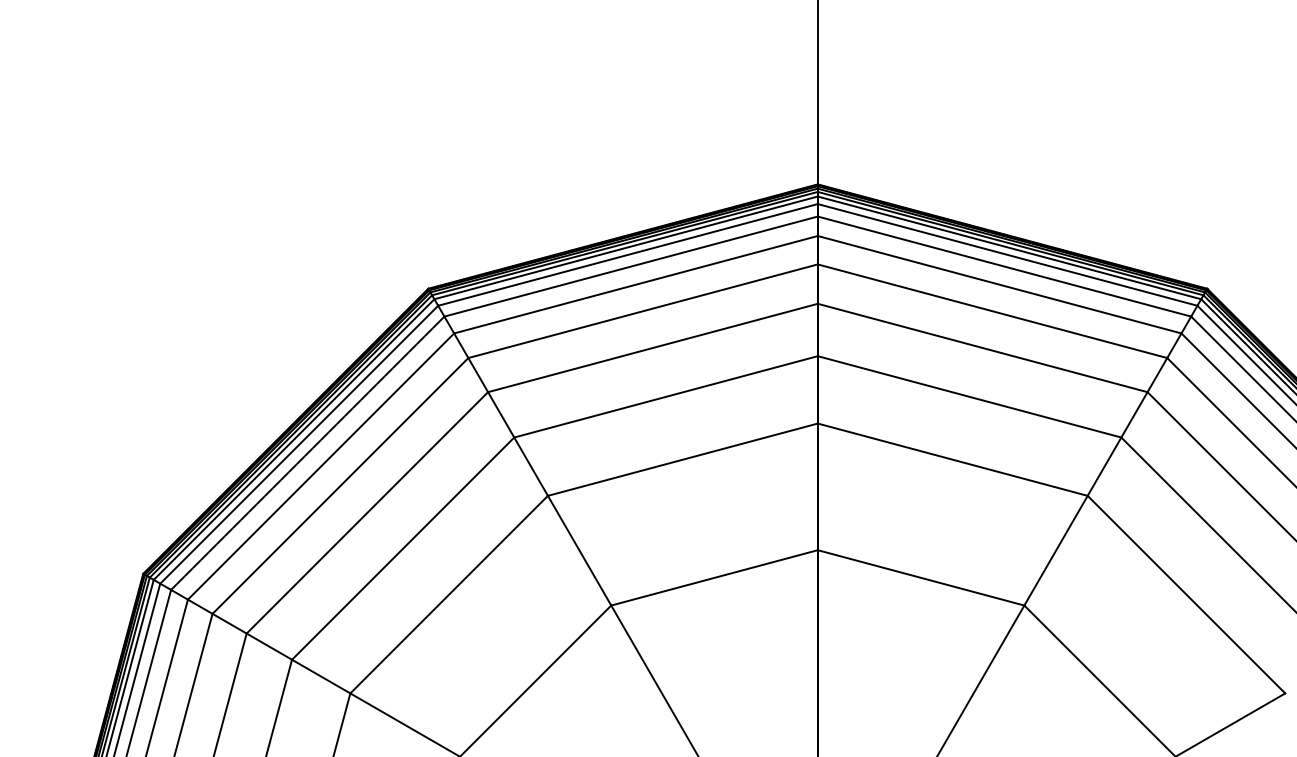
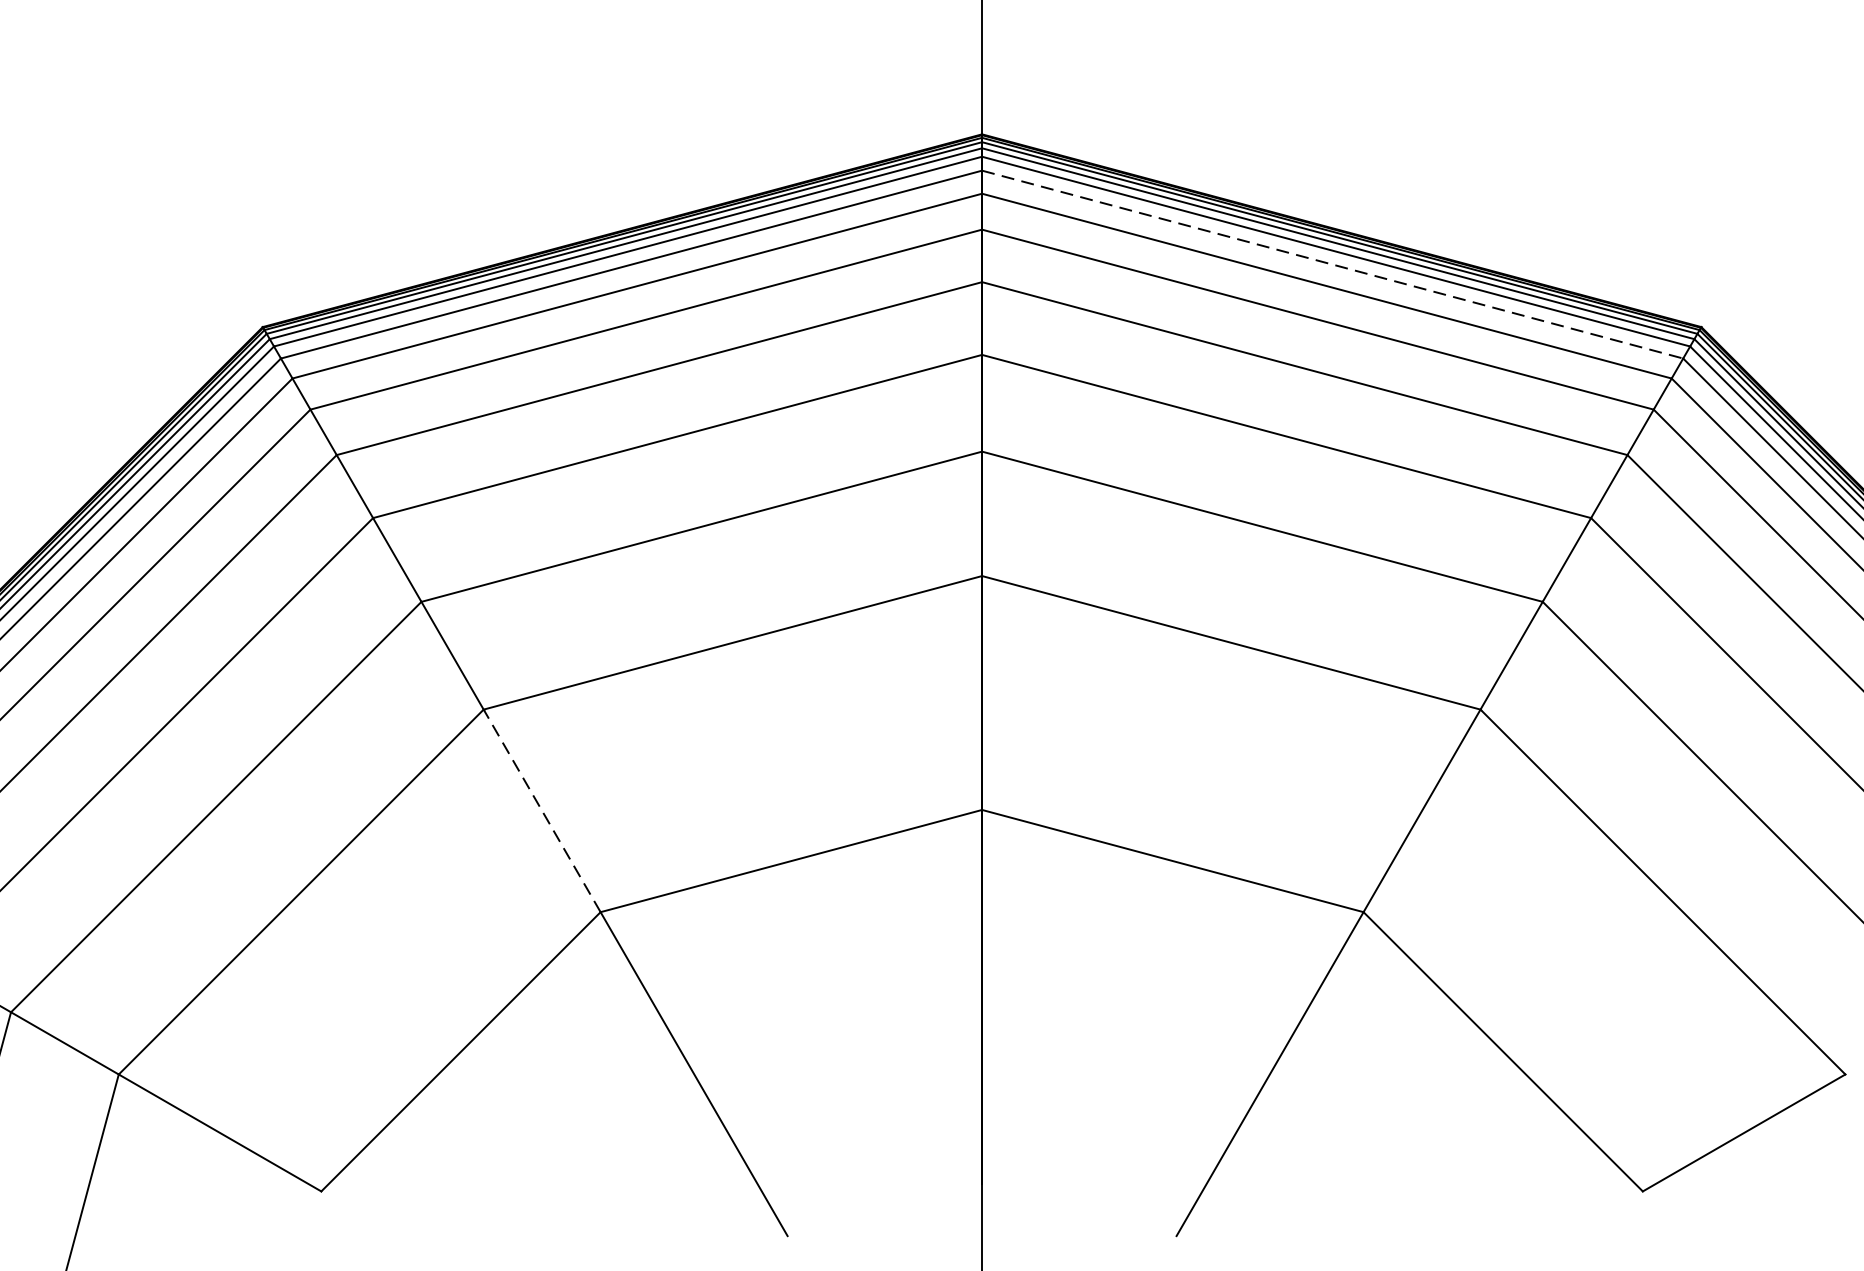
line: (1007, 254) -> (1332, 263), solid -> dashed
line: (579, 550) -> (541, 810), solid -> dashed

